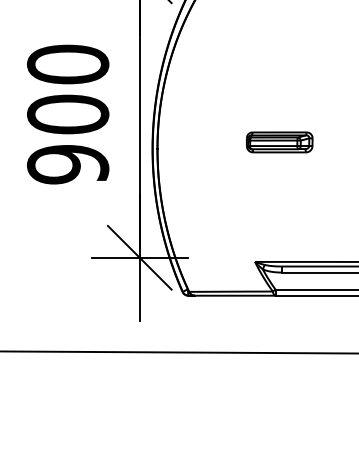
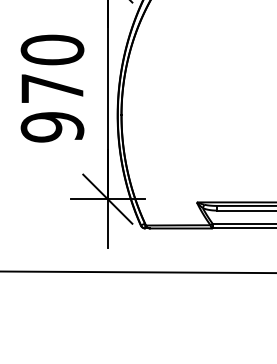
text: (68, 114) -> (52, 88), 900 -> 970
part: (279, 142) -> (215, 110), removed

